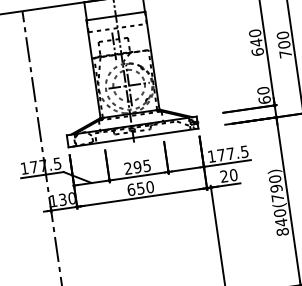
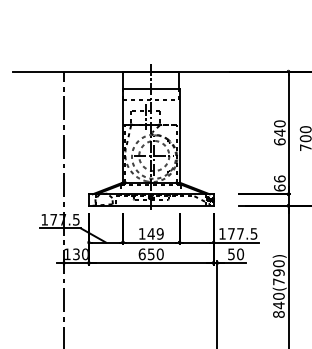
text: (262, 90) -> (279, 178), 60 -> 66
text: (136, 166) -> (150, 233), 295 -> 149
text: (224, 176) -> (231, 254), 20 -> 50

